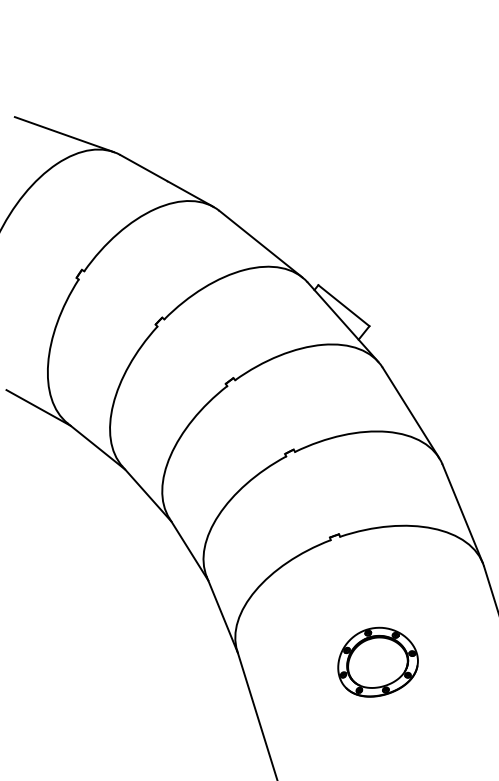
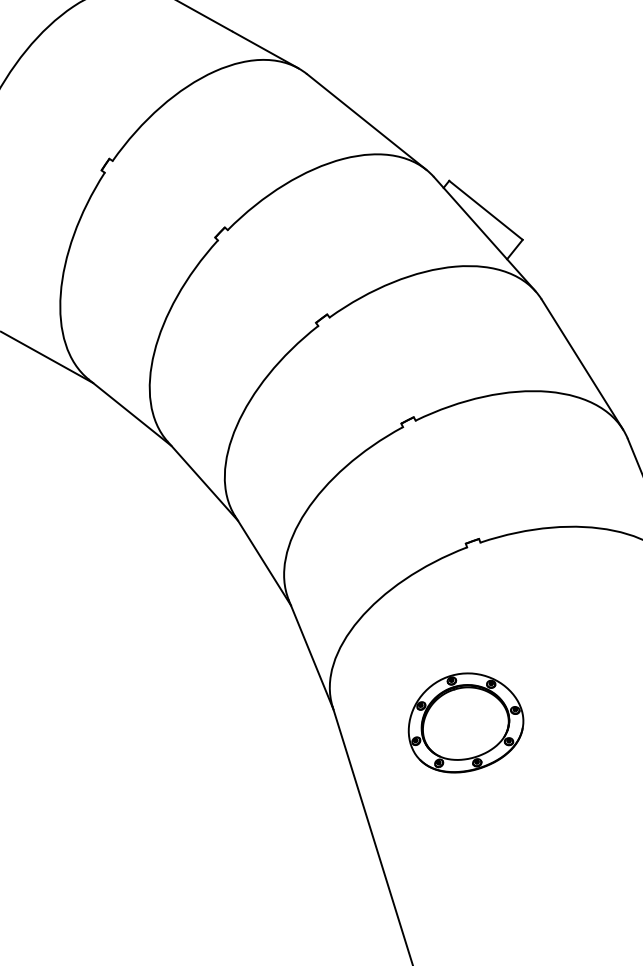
part: (377, 661) -> (465, 721), moved

